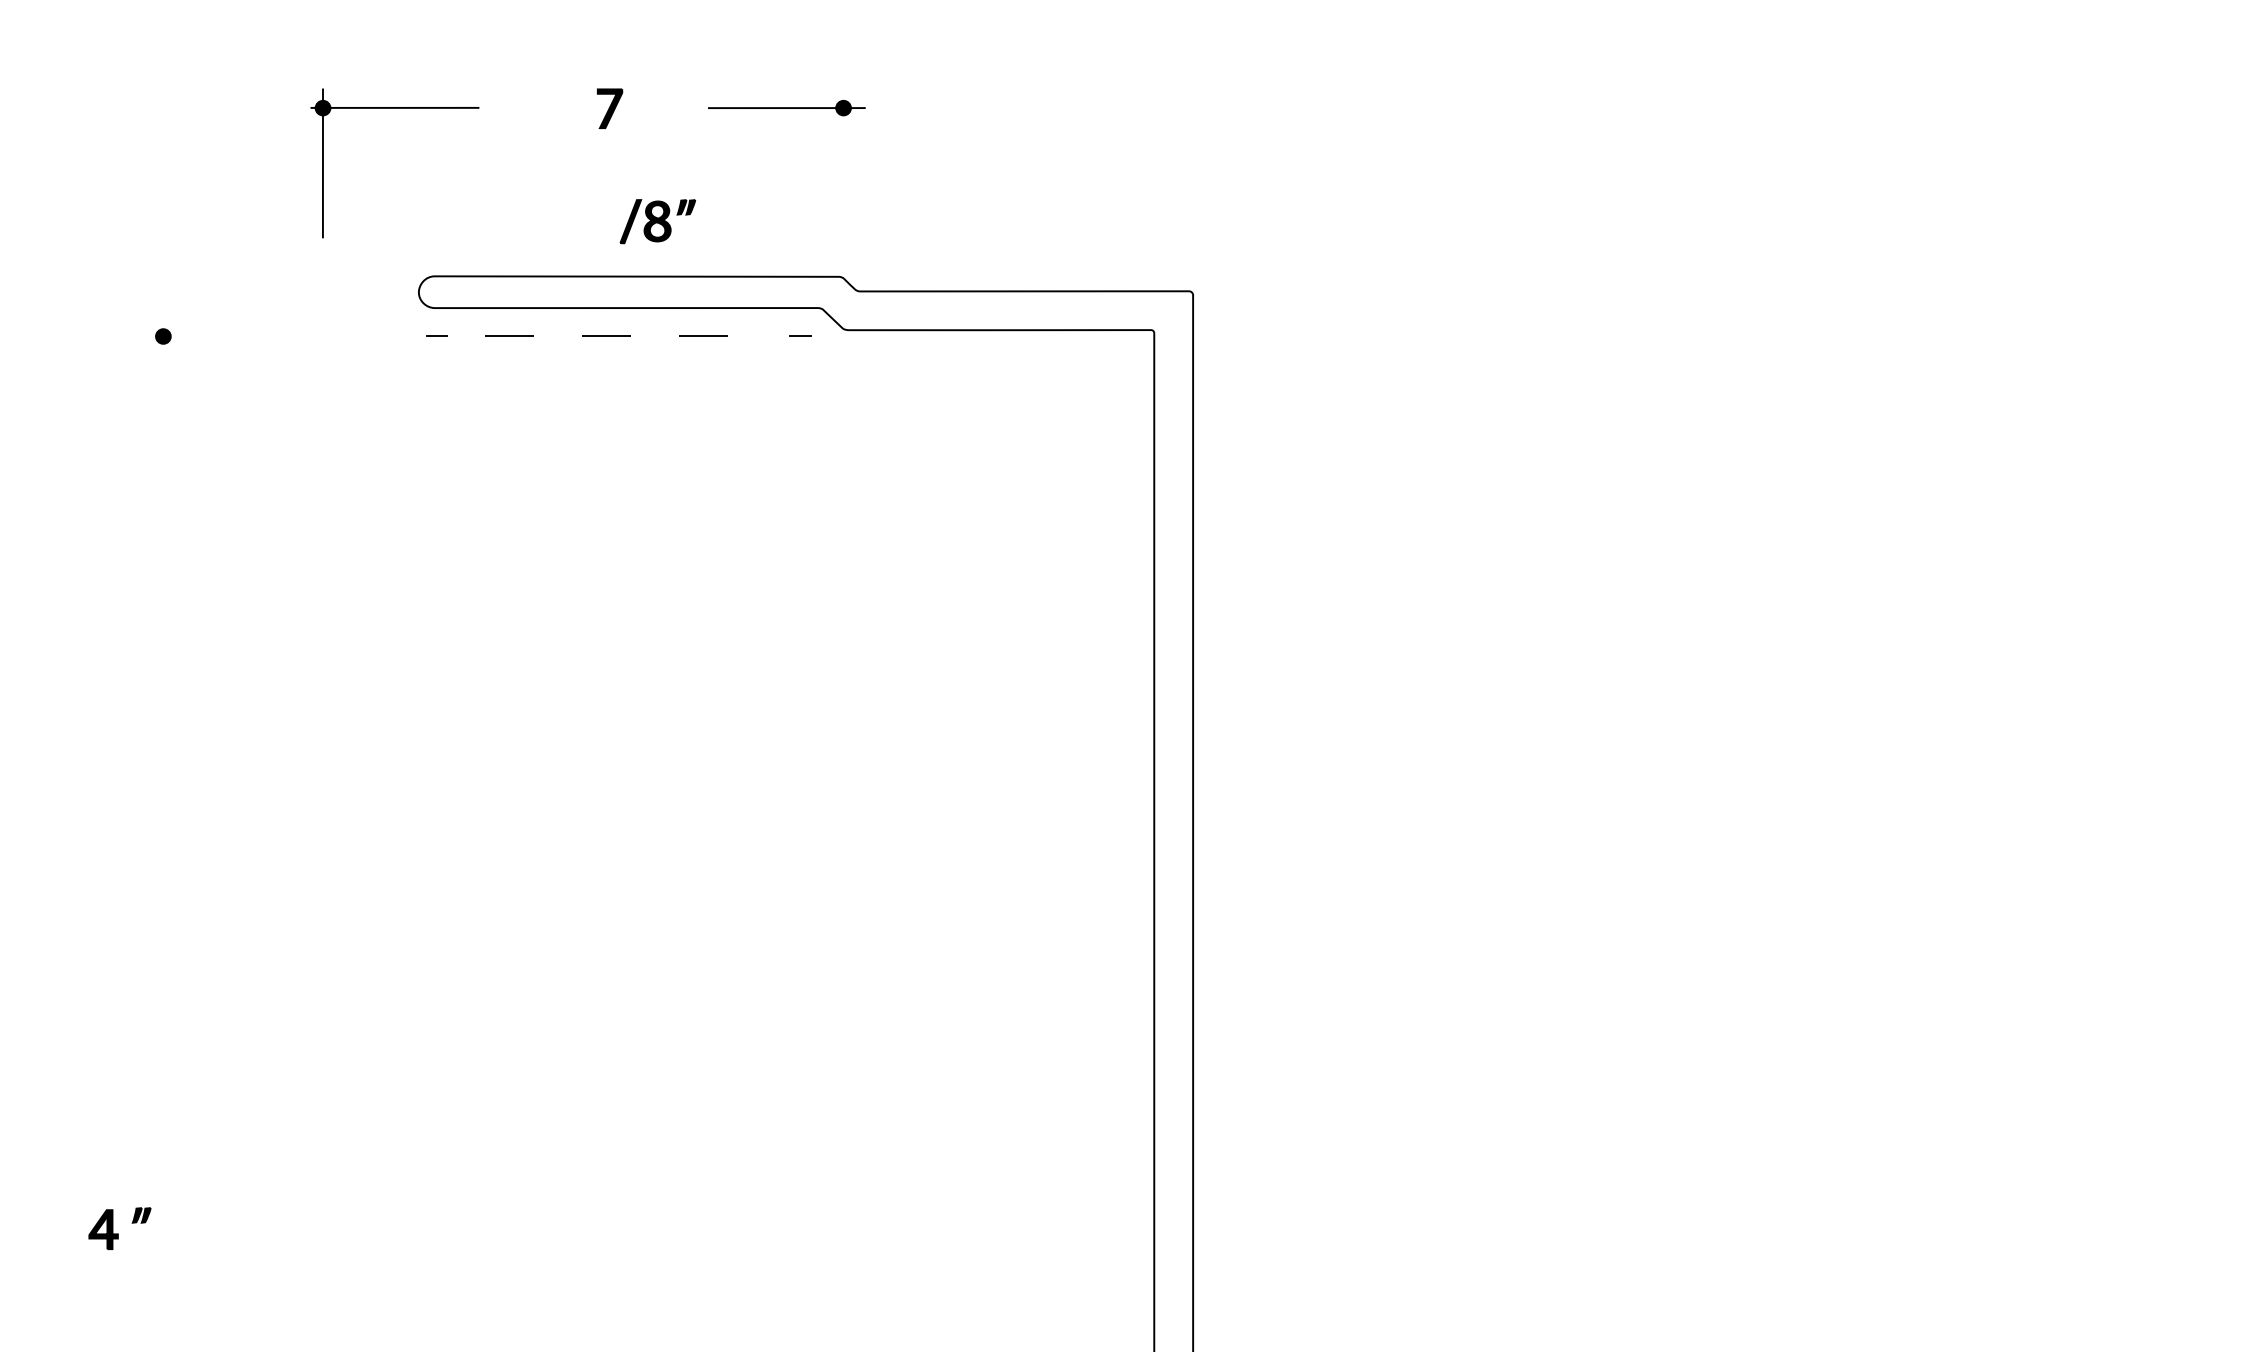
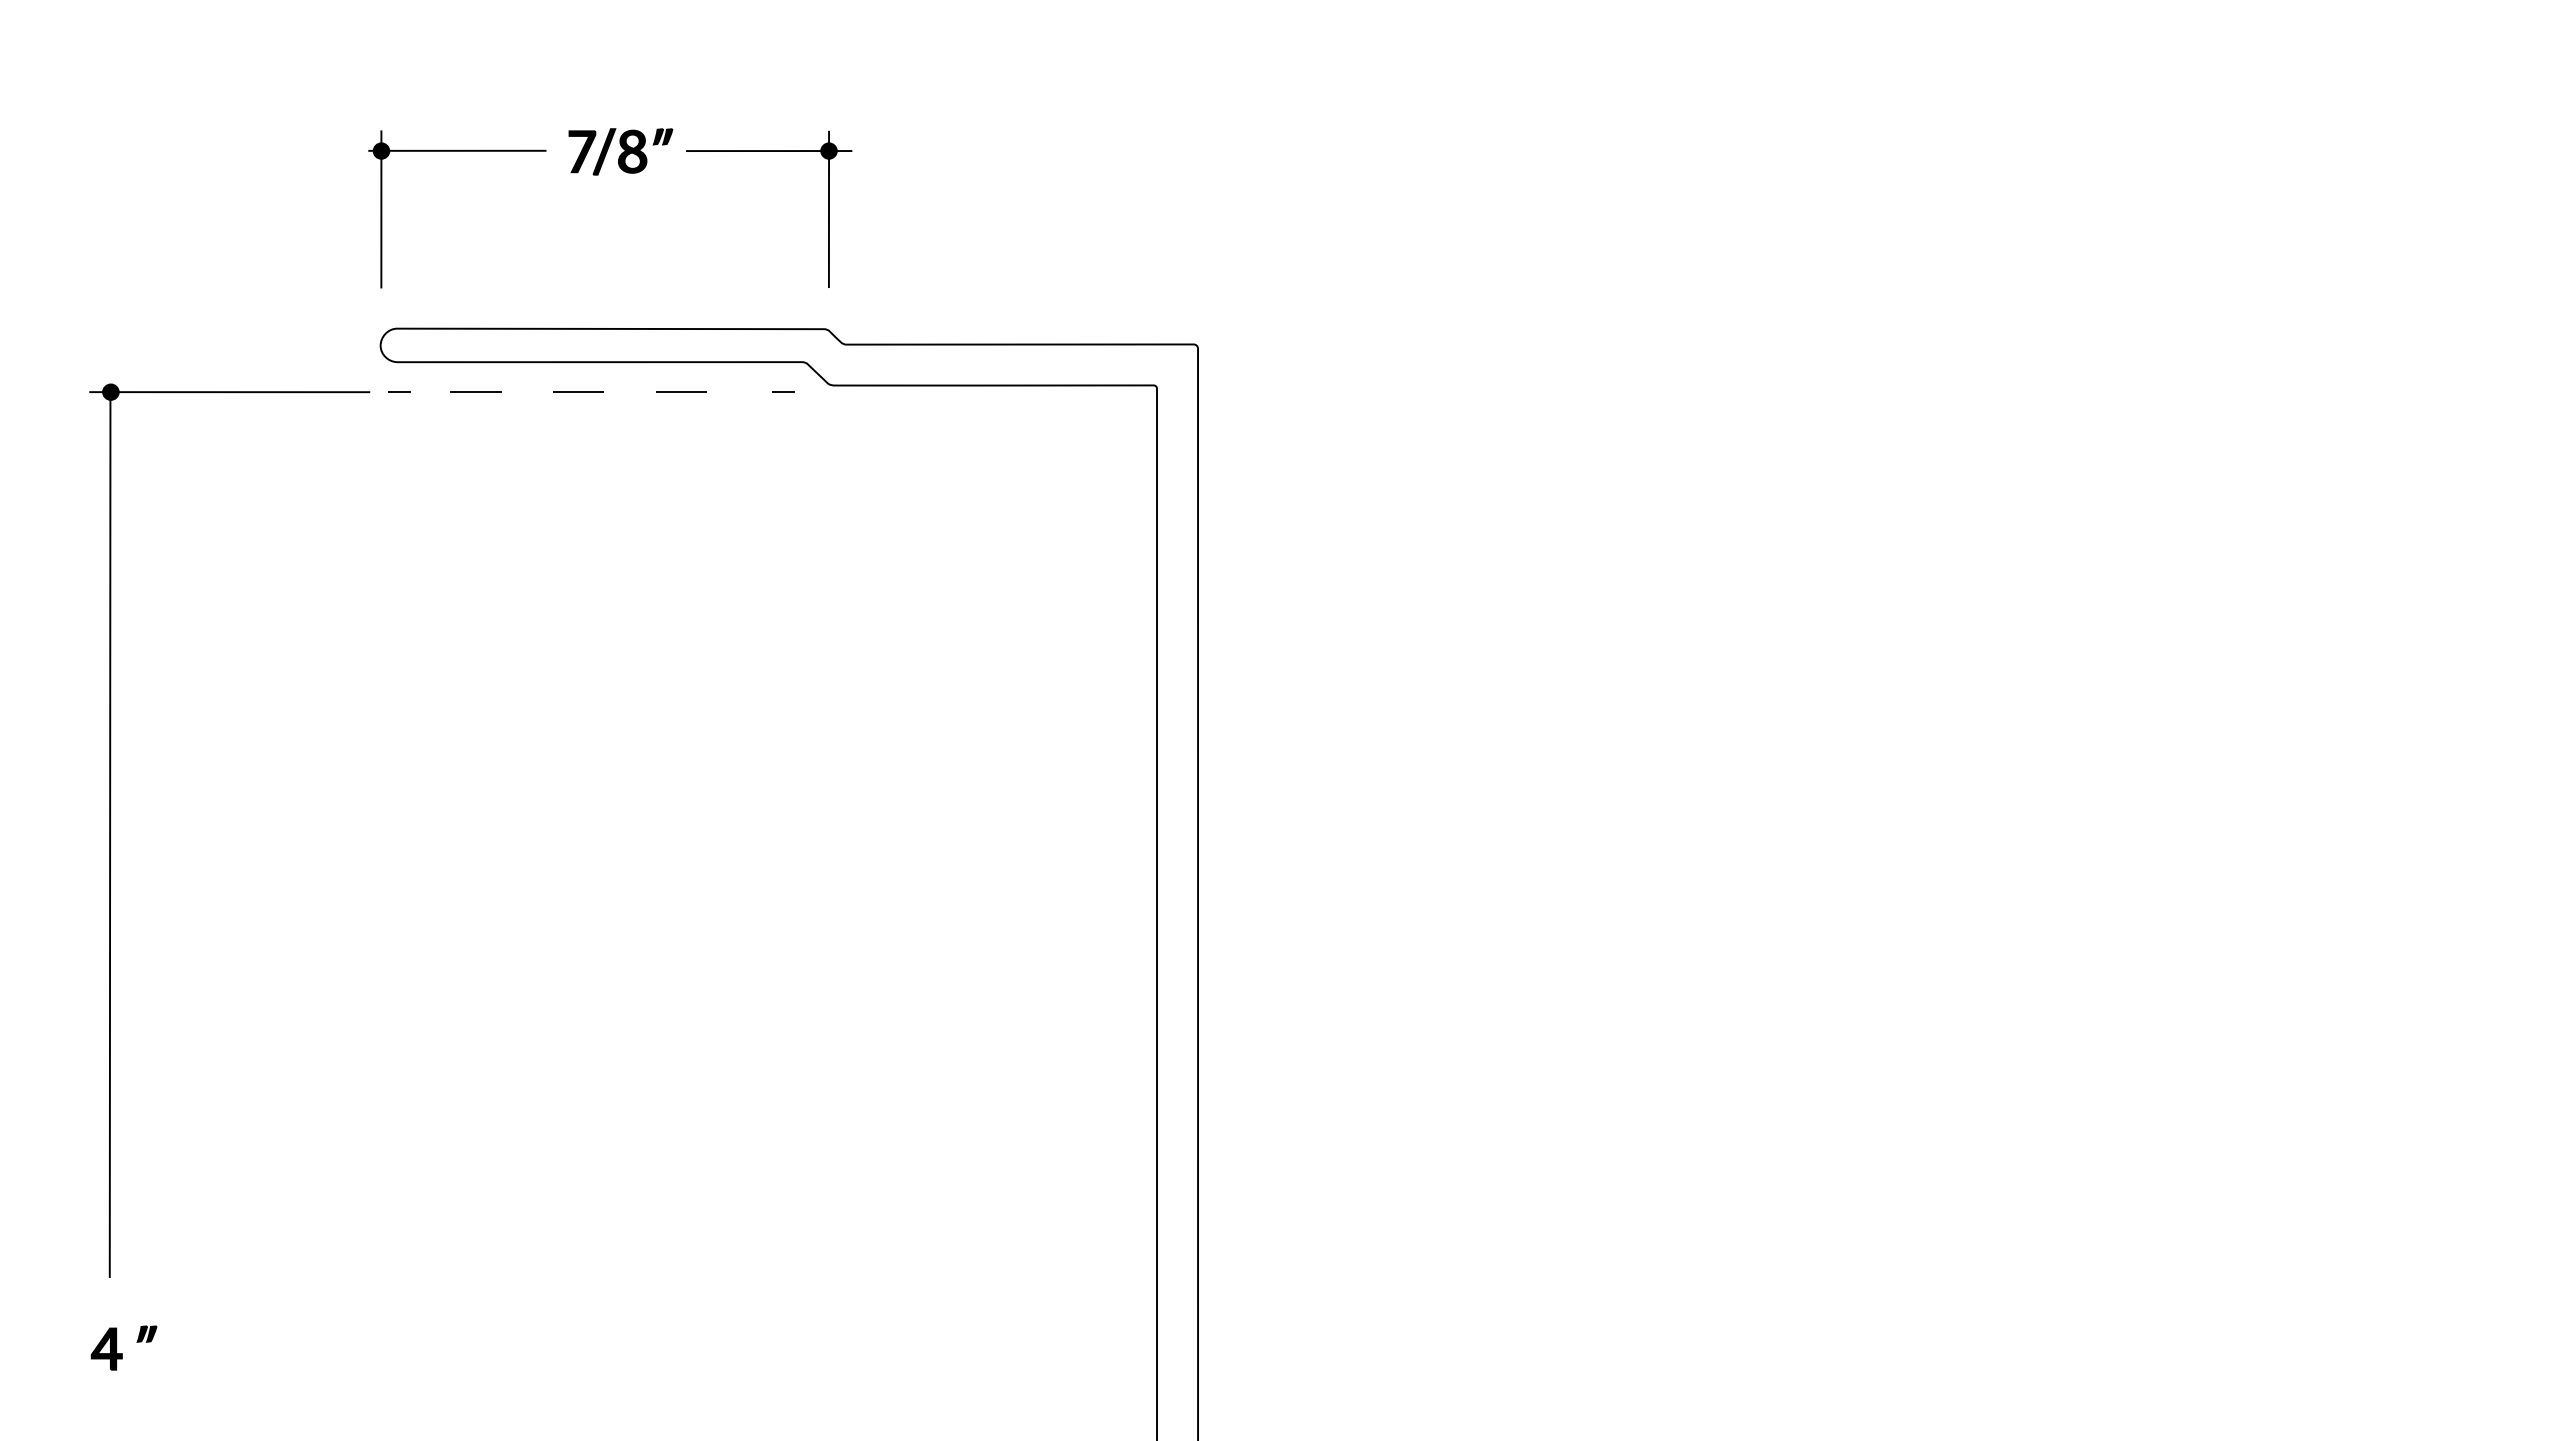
part: (395, 108) -> (457, 151), moved
line: (843, 163) -> (828, 209), added
part: (657, 221) -> (632, 151), moved
line: (275, 336) -> (229, 392), added
line: (162, 759) -> (109, 838), added
part: (118, 1233) -> (122, 1353), moved

